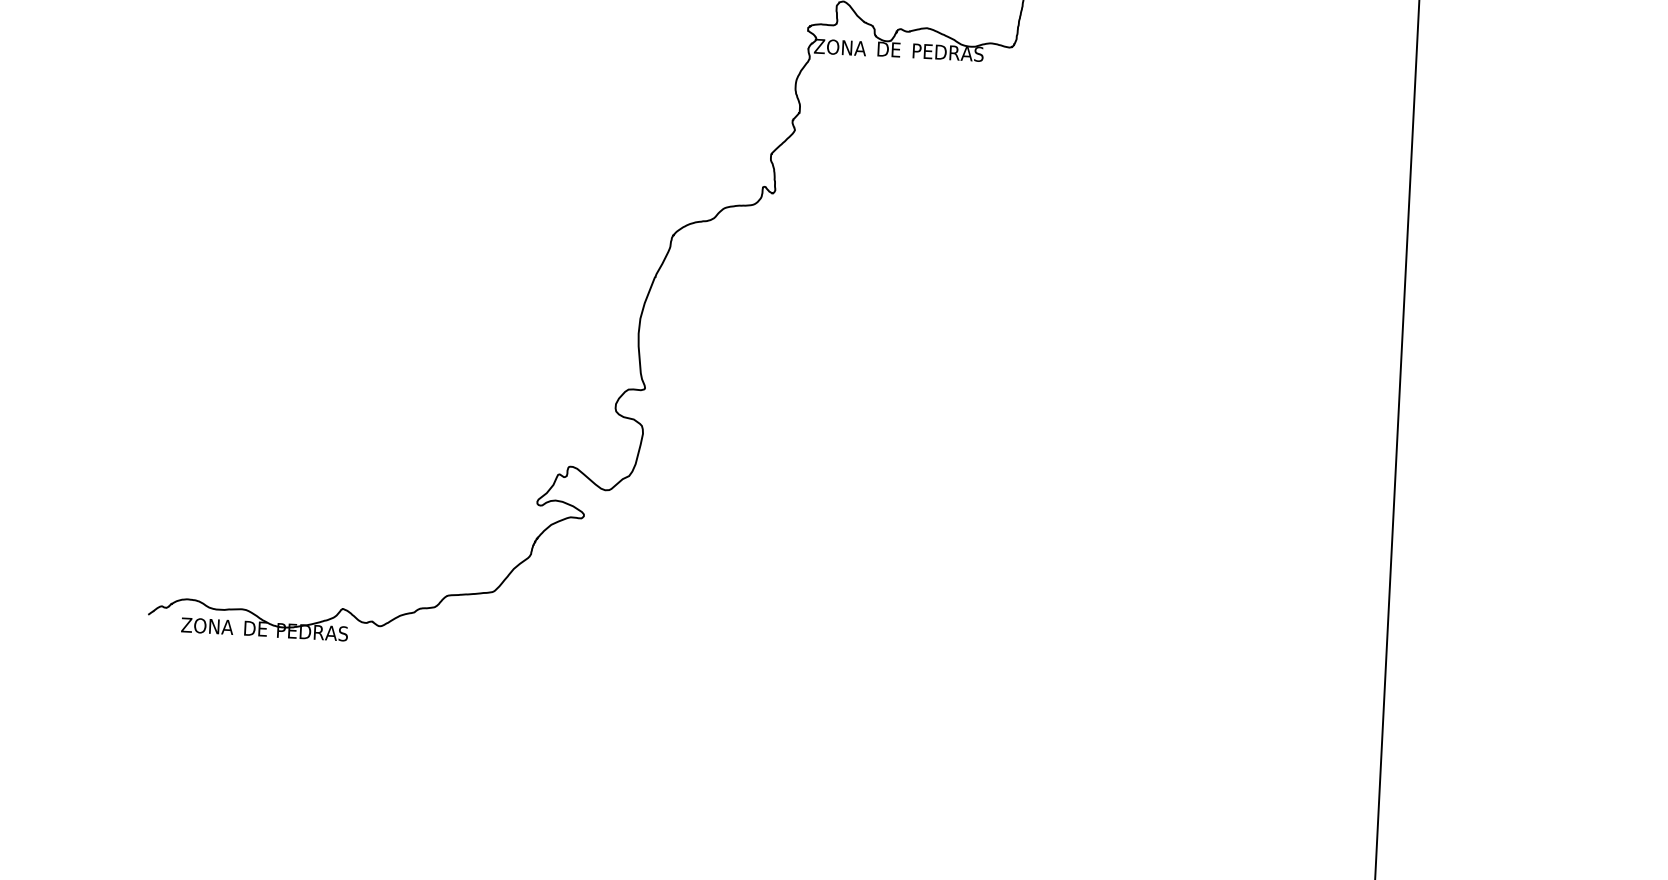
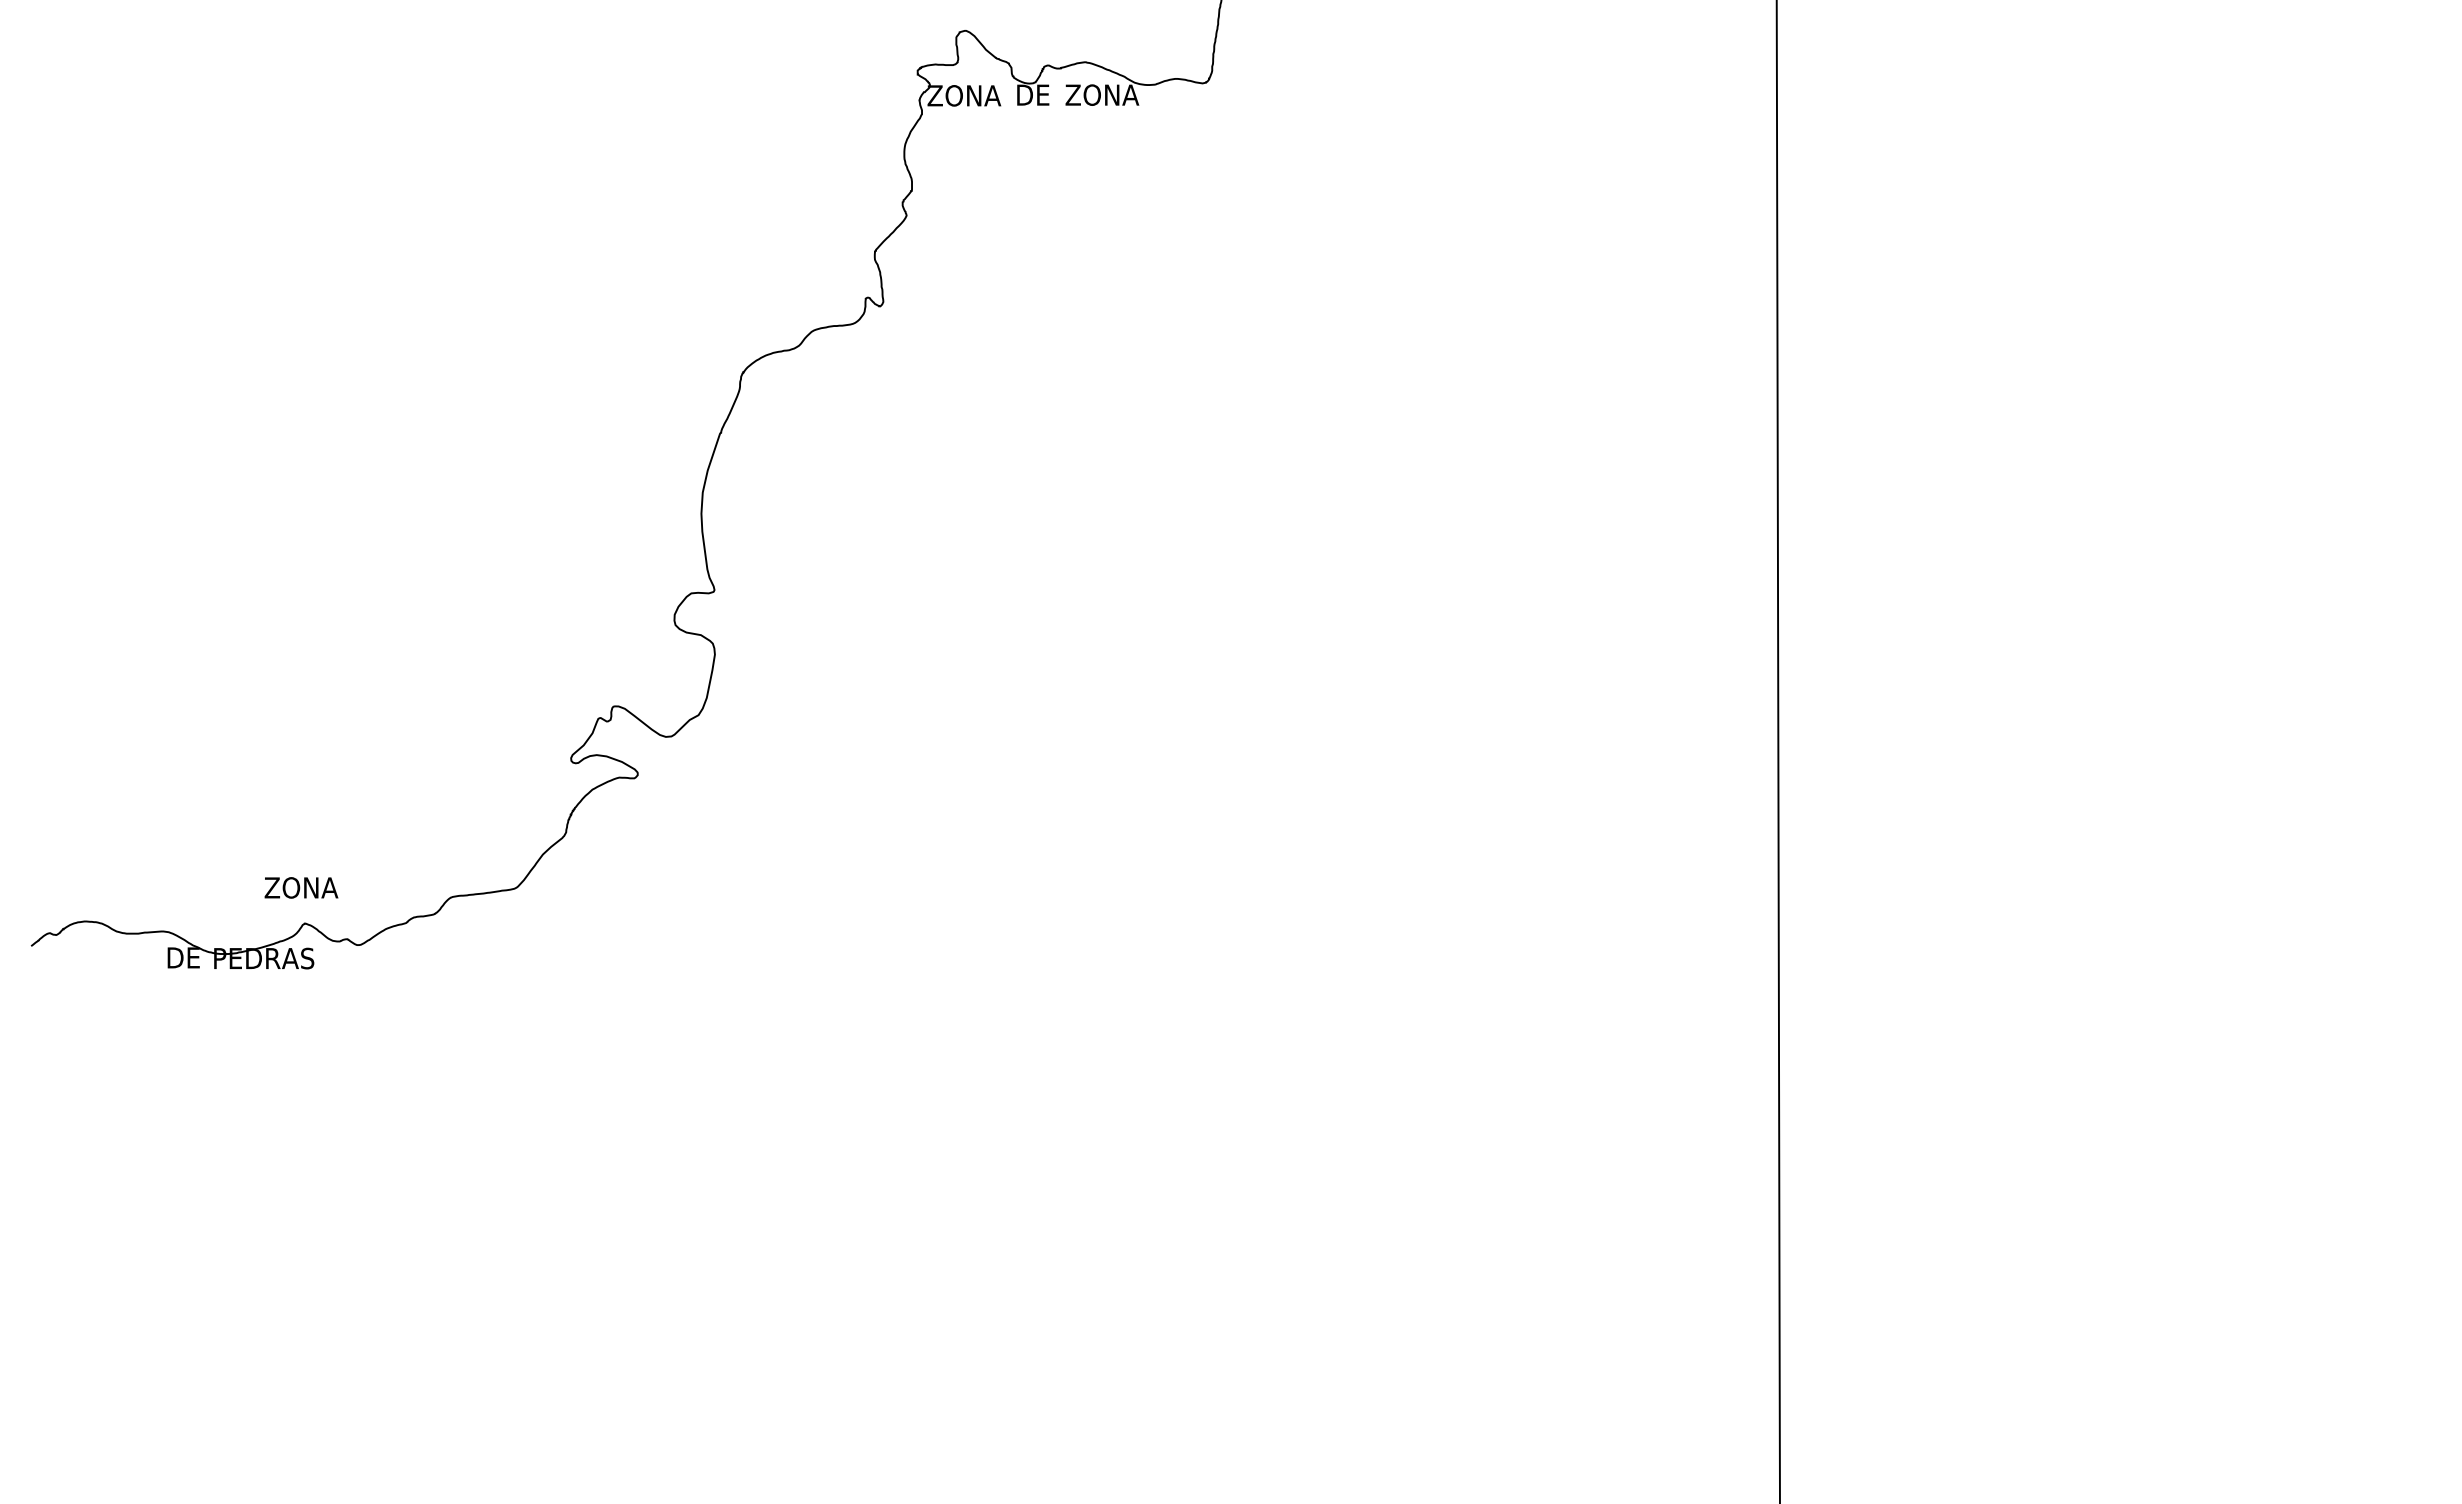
text: (947, 52) -> (1115, 94), PEDRAS -> ZONA
text: (207, 625) -> (301, 887), moved

